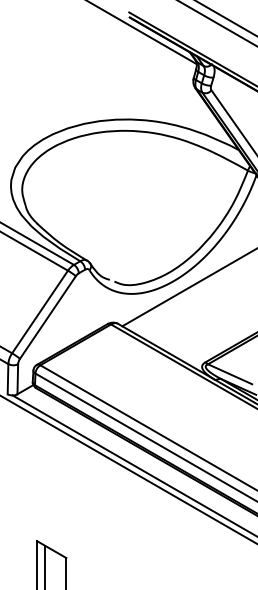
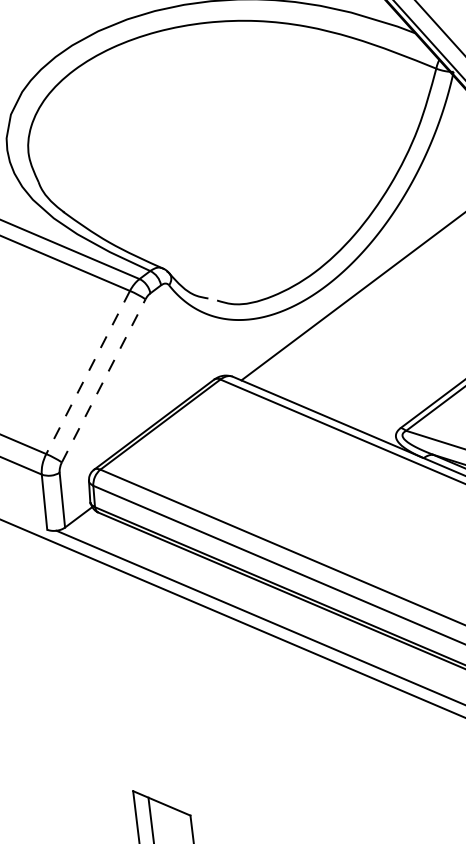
line: (40, 312) -> (89, 373), solid -> dashed
line: (47, 317) -> (102, 380), solid -> dashed

